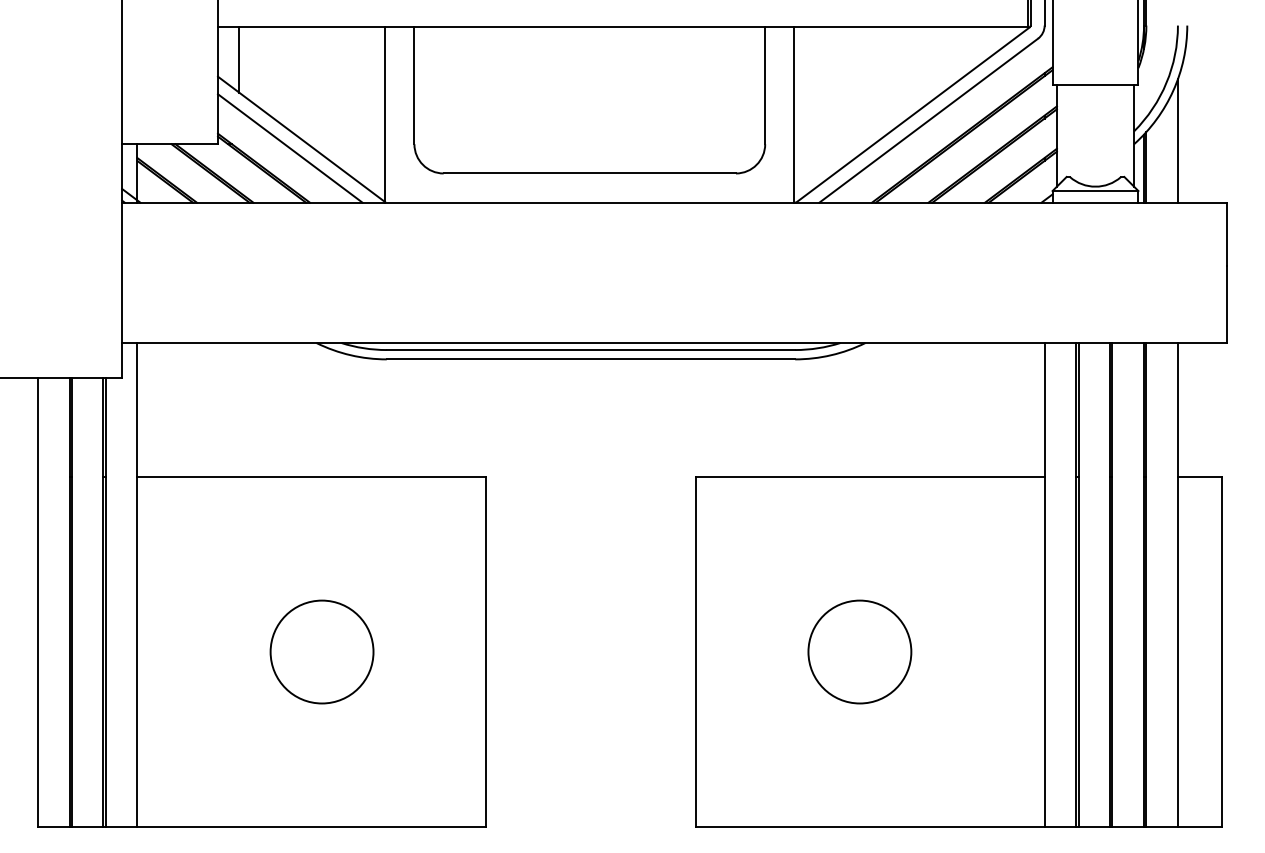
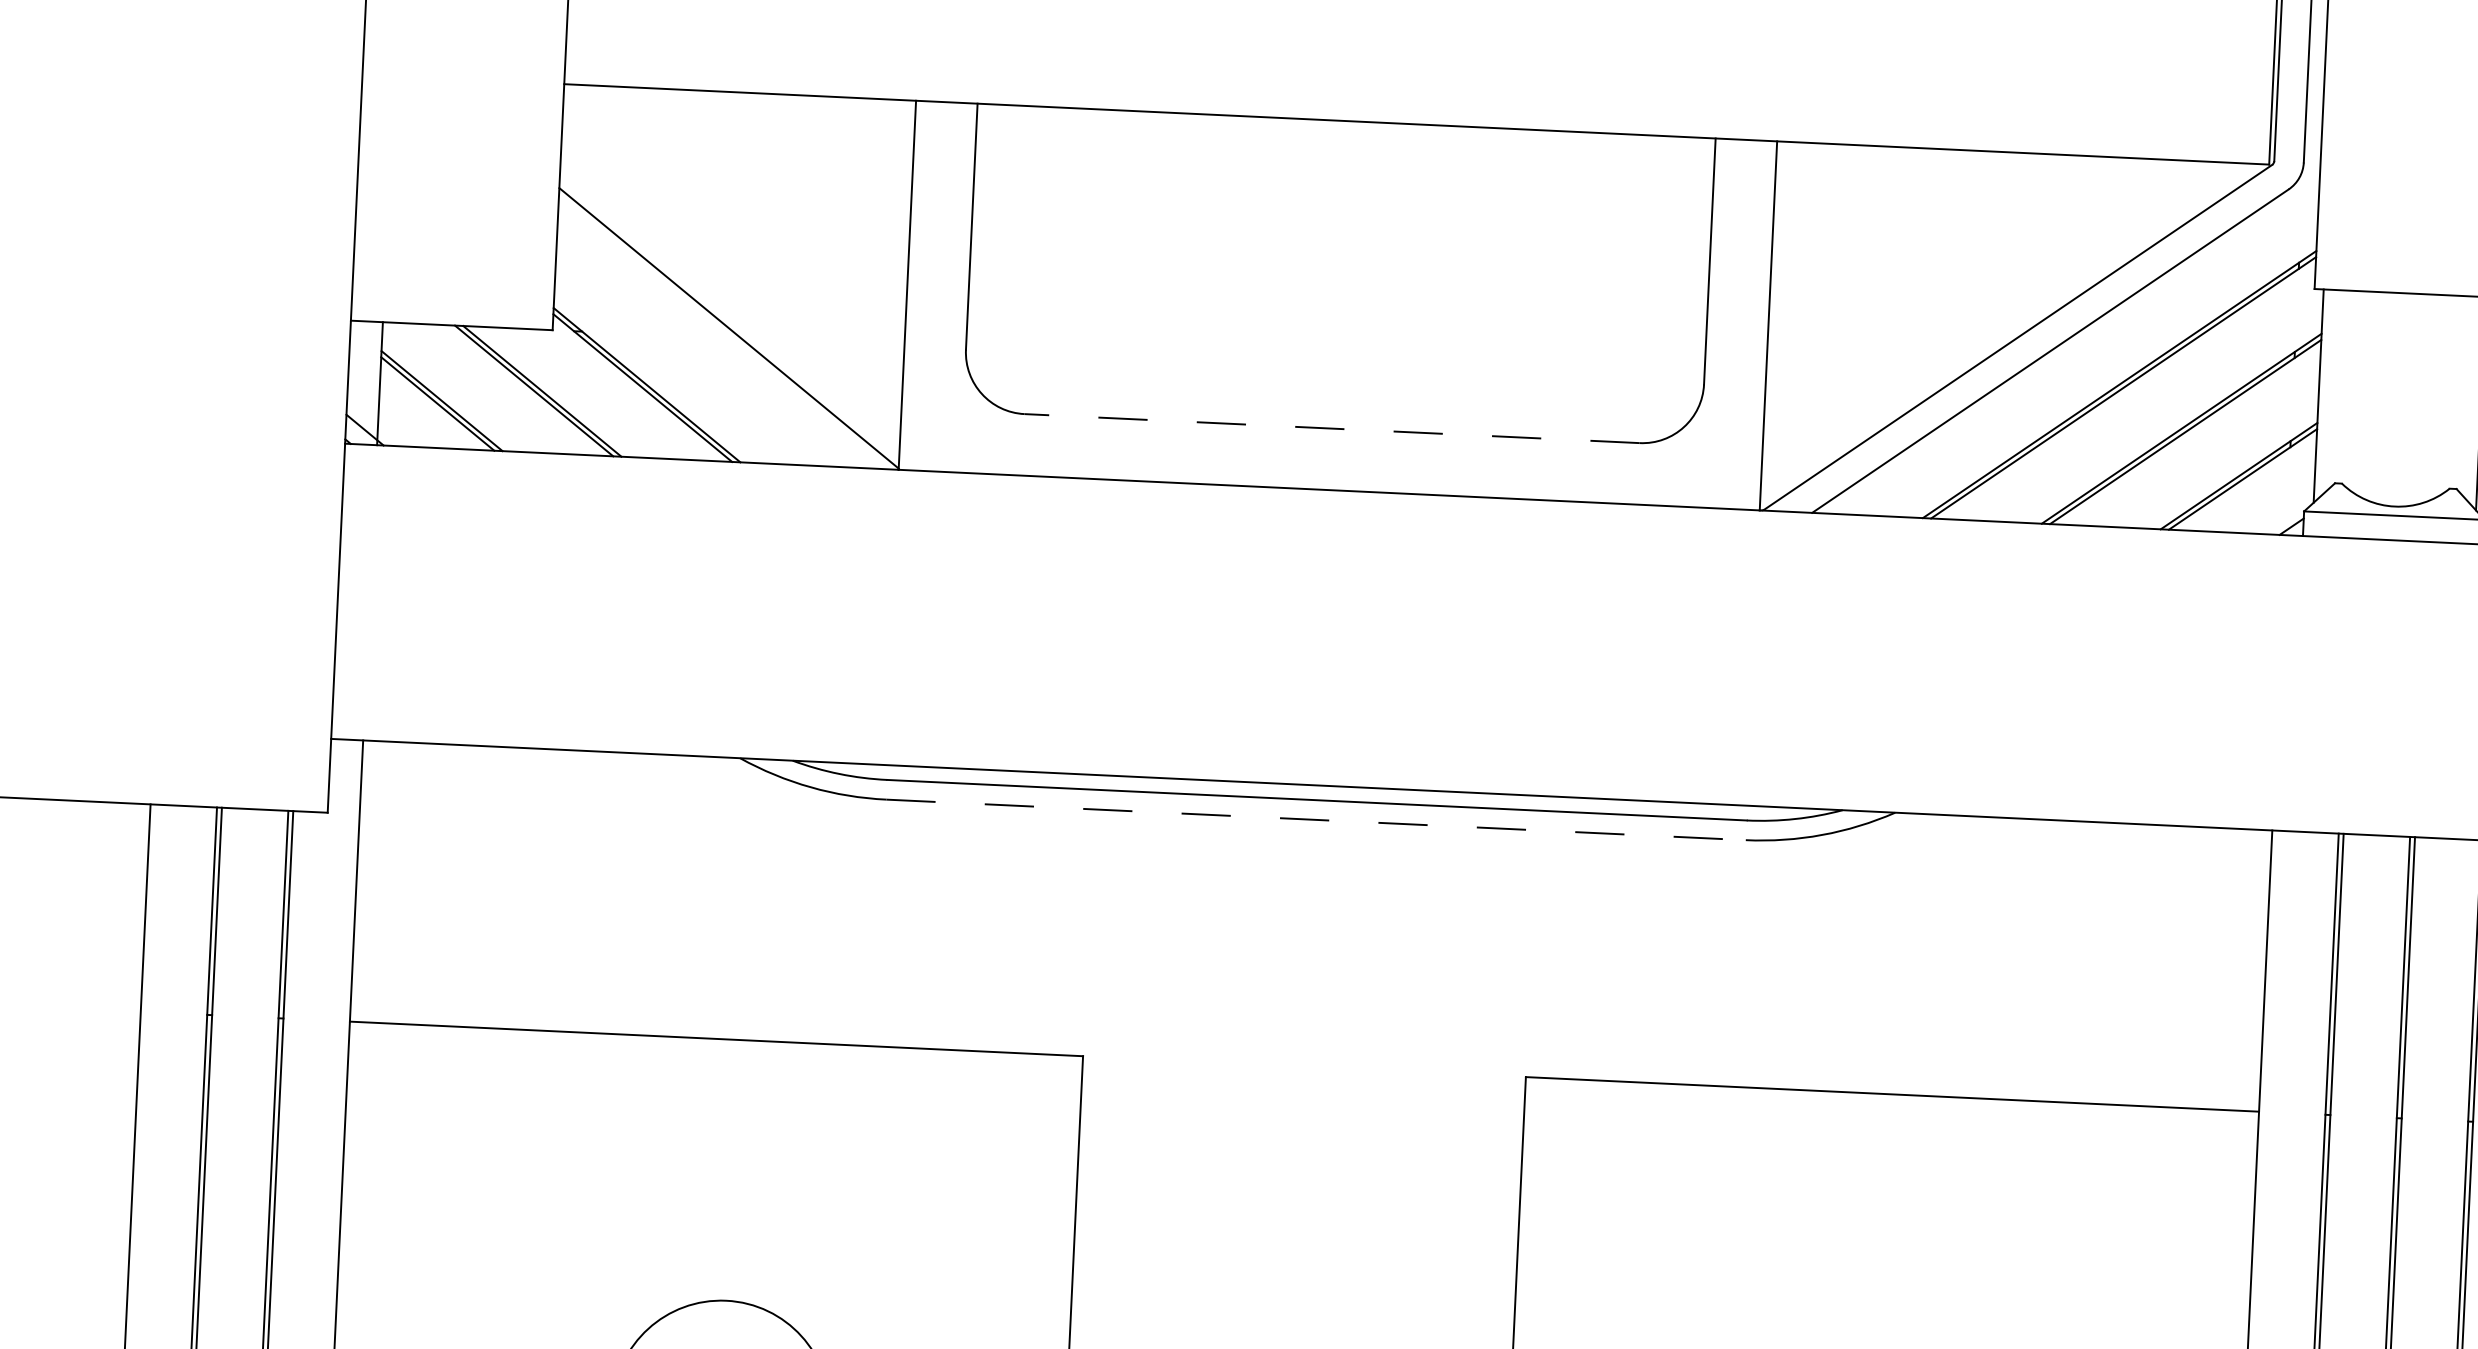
line: (239, 59) -> (606, 153), removed
line: (290, 148) -> (704, 346), removed
line: (589, 173) -> (1331, 428), solid -> dashed
line: (591, 359) -> (1317, 820), solid -> dashed

